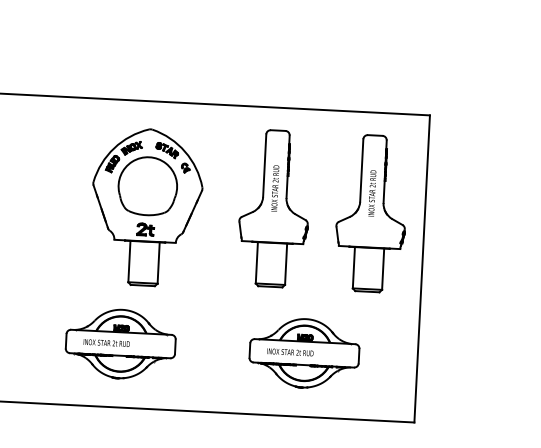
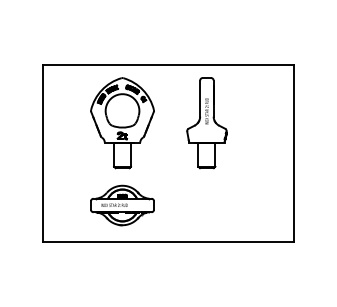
part: (146, 208) -> (122, 123), moved
part: (370, 214) -> (262, 123), removed
part: (304, 353) -> (228, 205), removed

